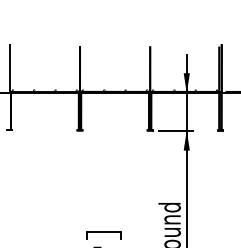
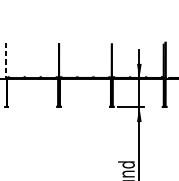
line: (9, 68) -> (6, 60), solid -> dashed

